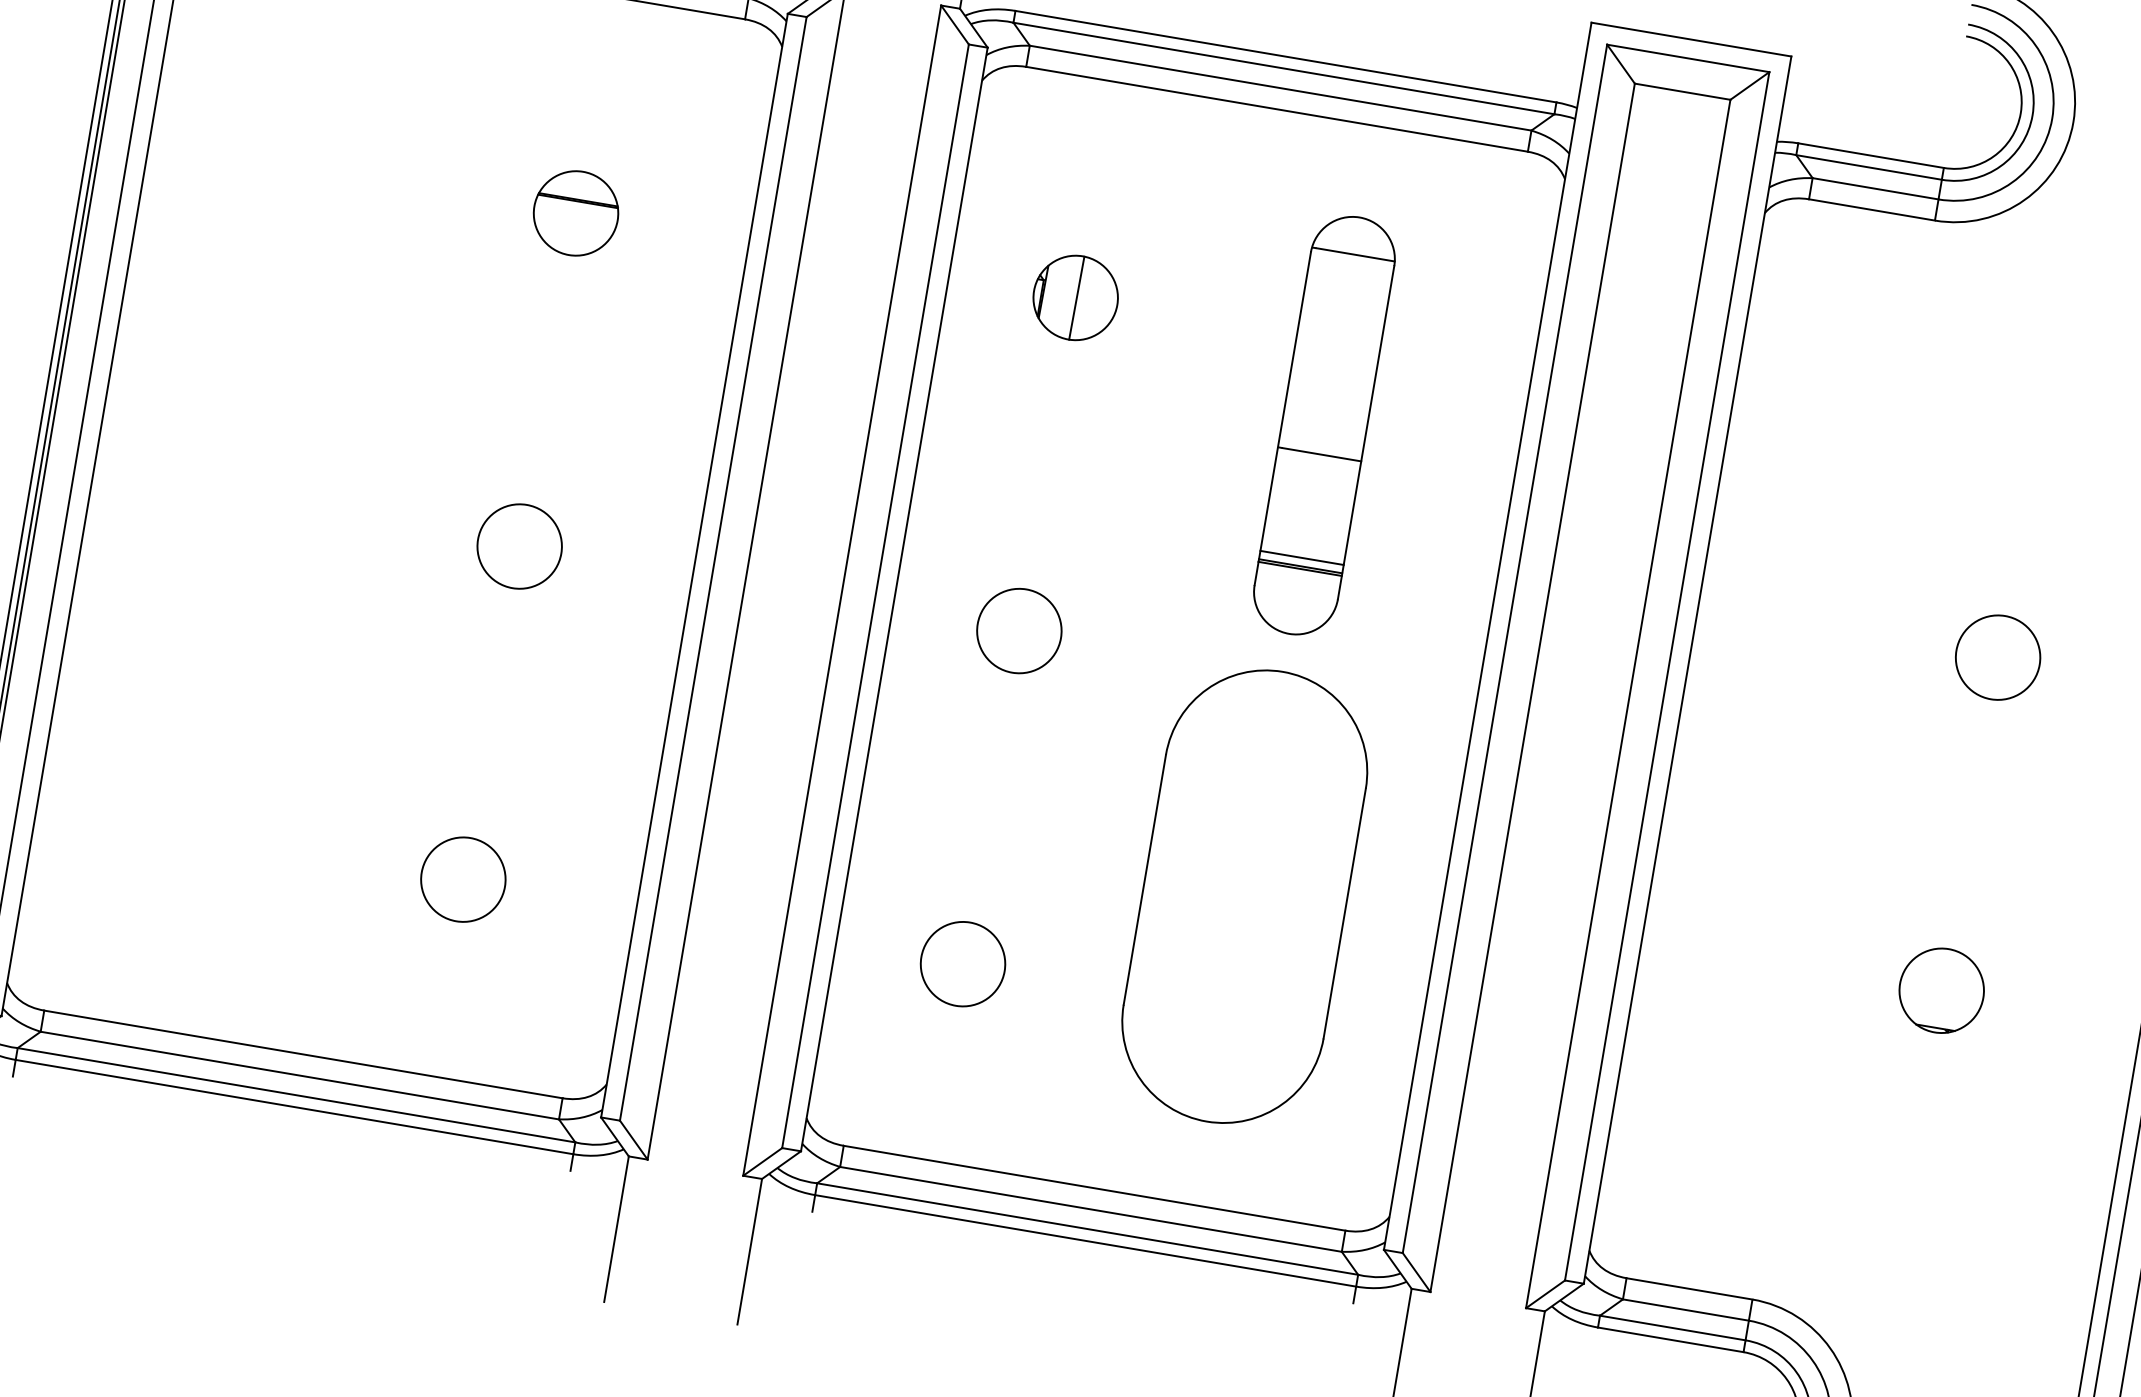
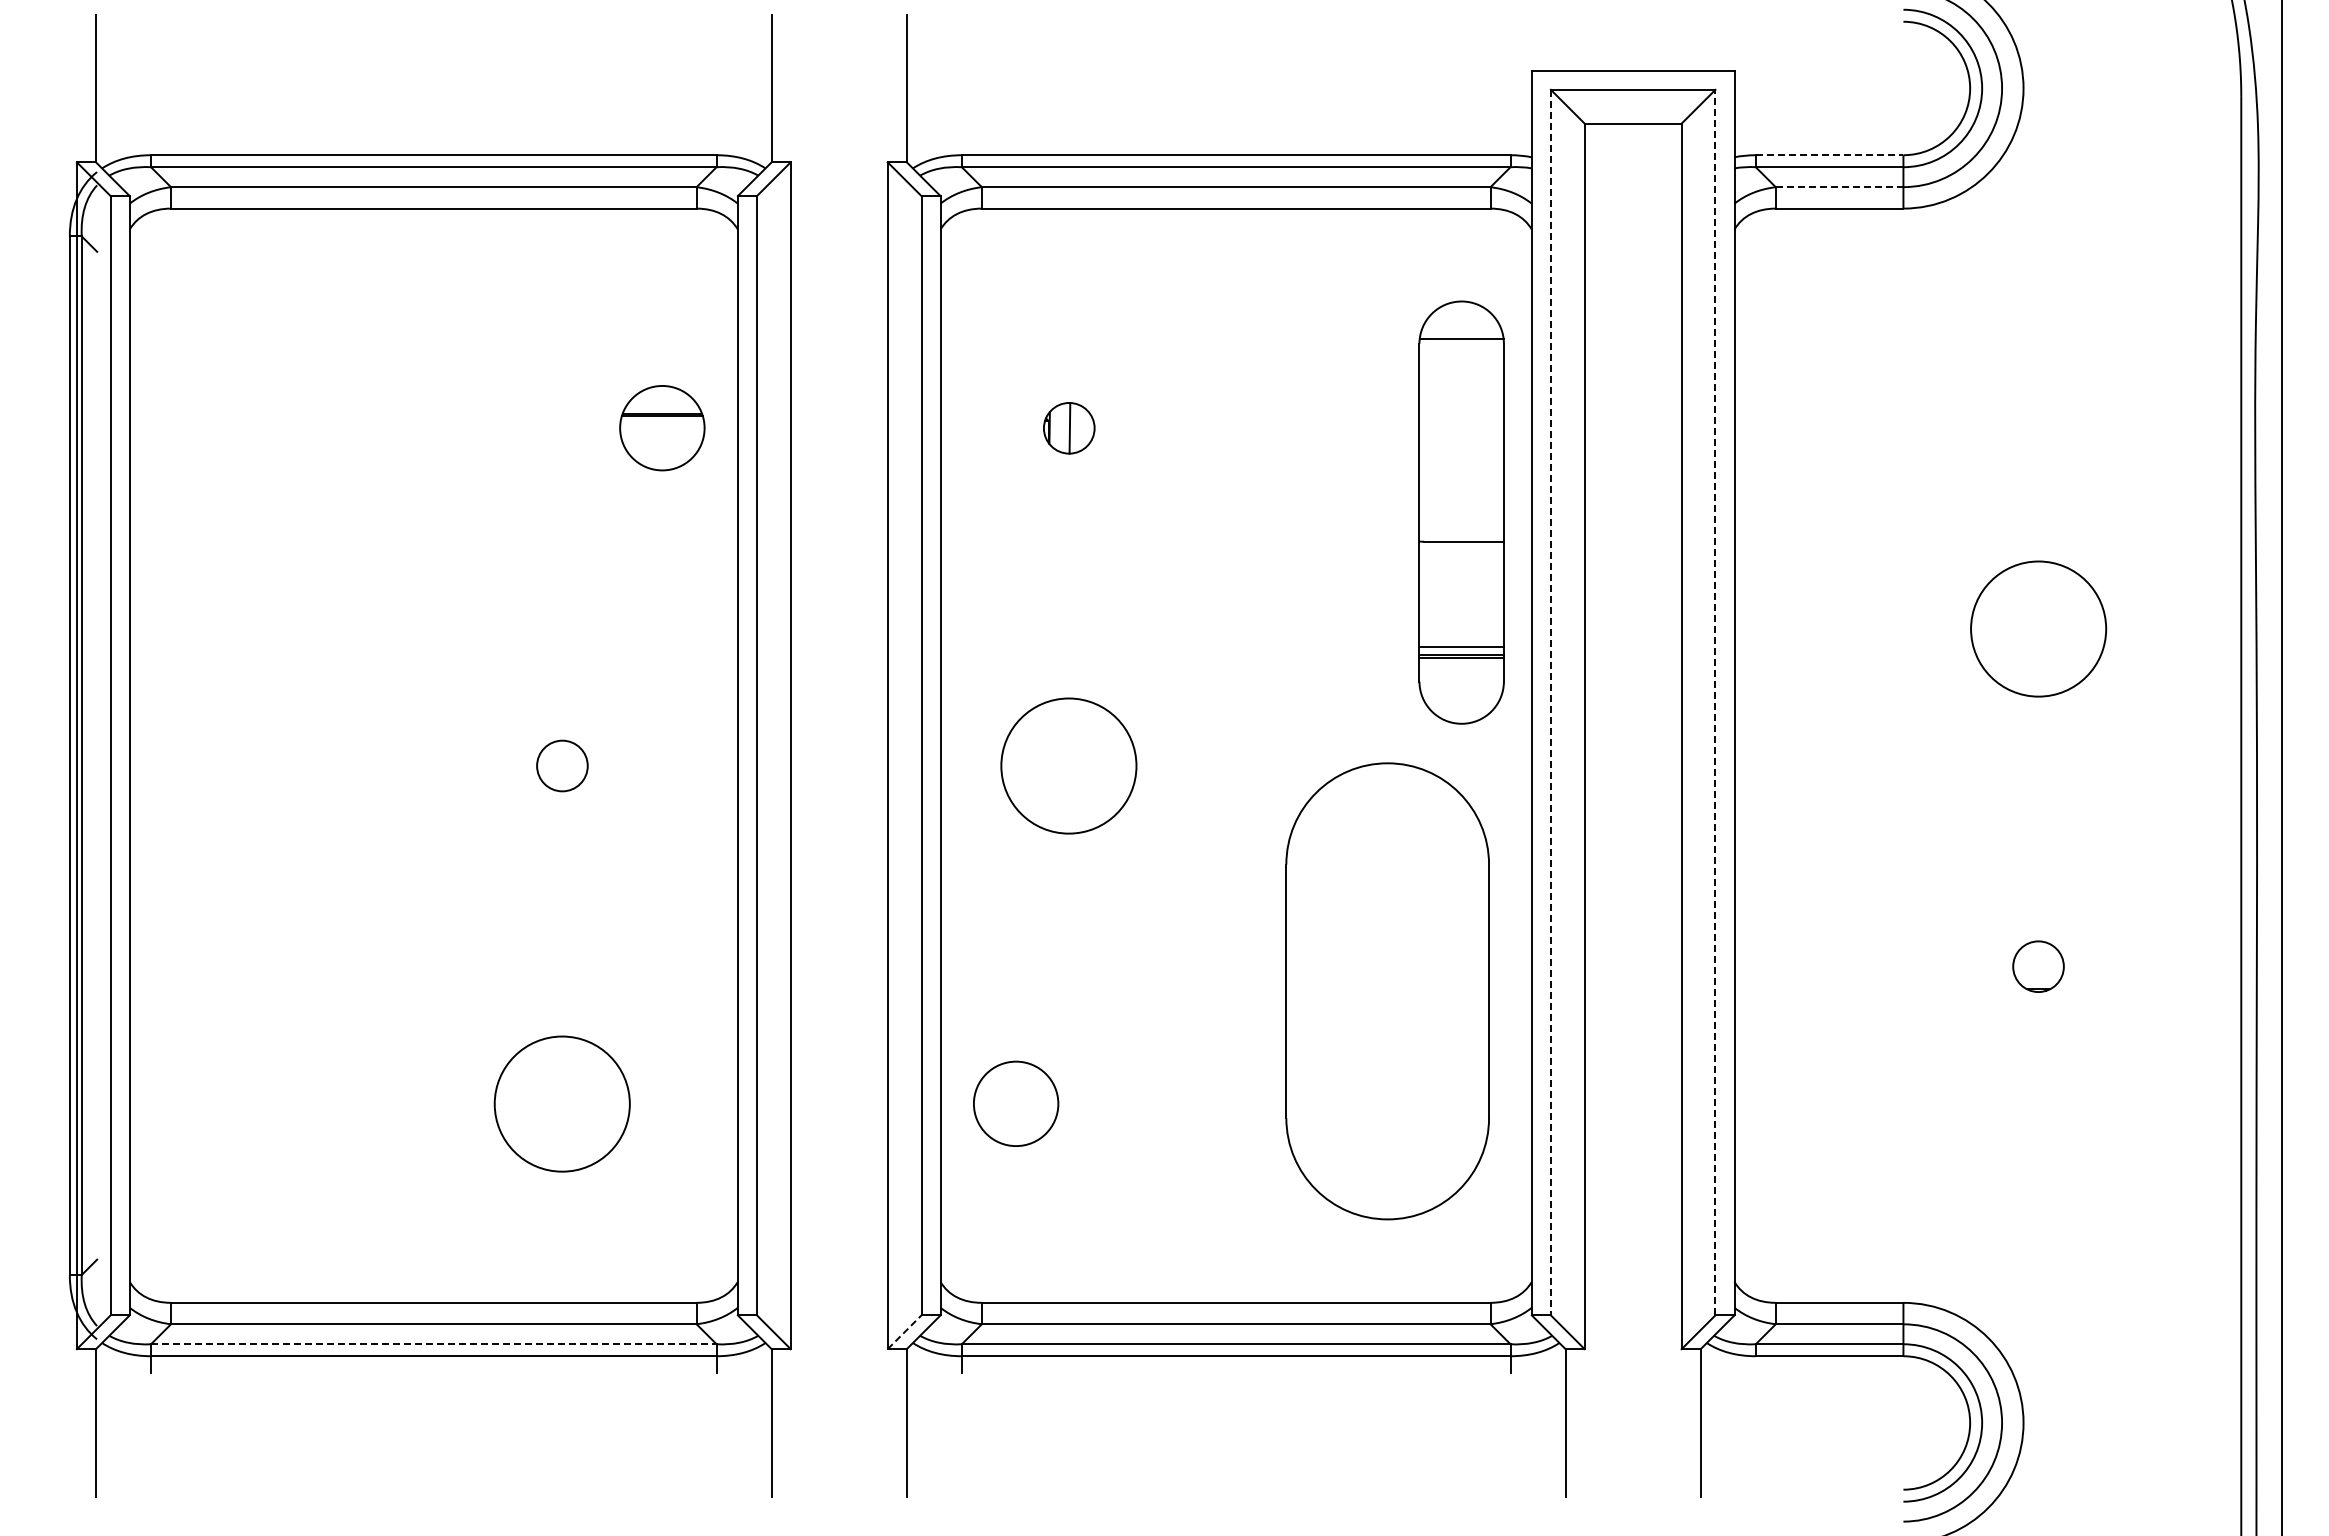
line: (1870, 155) -> (1829, 155), solid -> dashed
line: (1875, 189) -> (1839, 187), solid -> dashed
part: (576, 213) -> (662, 428), moved
part: (1076, 298) -> (1069, 428), size x0.6
part: (1324, 425) -> (1461, 512), moved
circle: (519, 546) -> (562, 765), size x0.6
circle: (1019, 630) -> (1069, 765), size x1.6
line: (1504, 648) -> (1550, 702), solid -> dashed
circle: (1998, 657) -> (2038, 628), size x1.6
line: (1667, 676) -> (1715, 702), solid -> dashed
circle: (463, 879) -> (562, 1103), size x1.6
part: (1244, 896) -> (1387, 991), moved
circle: (963, 963) -> (1016, 1103), moved
part: (1941, 990) -> (2038, 966), size x0.6
line: (296, 1095) -> (433, 1344), solid -> dashed
line: (762, 1162) -> (904, 1332), solid -> dashed

